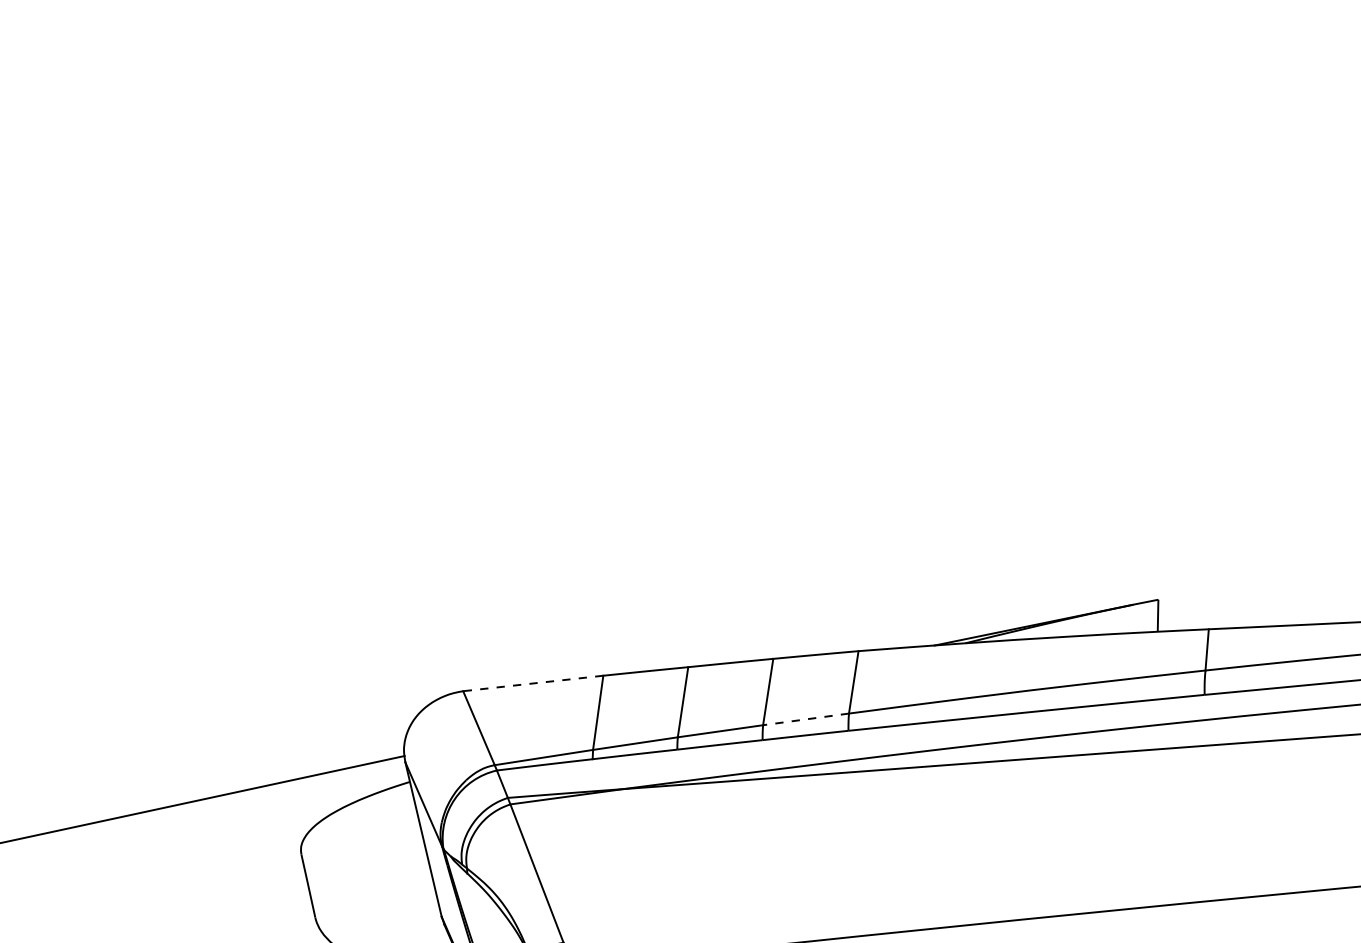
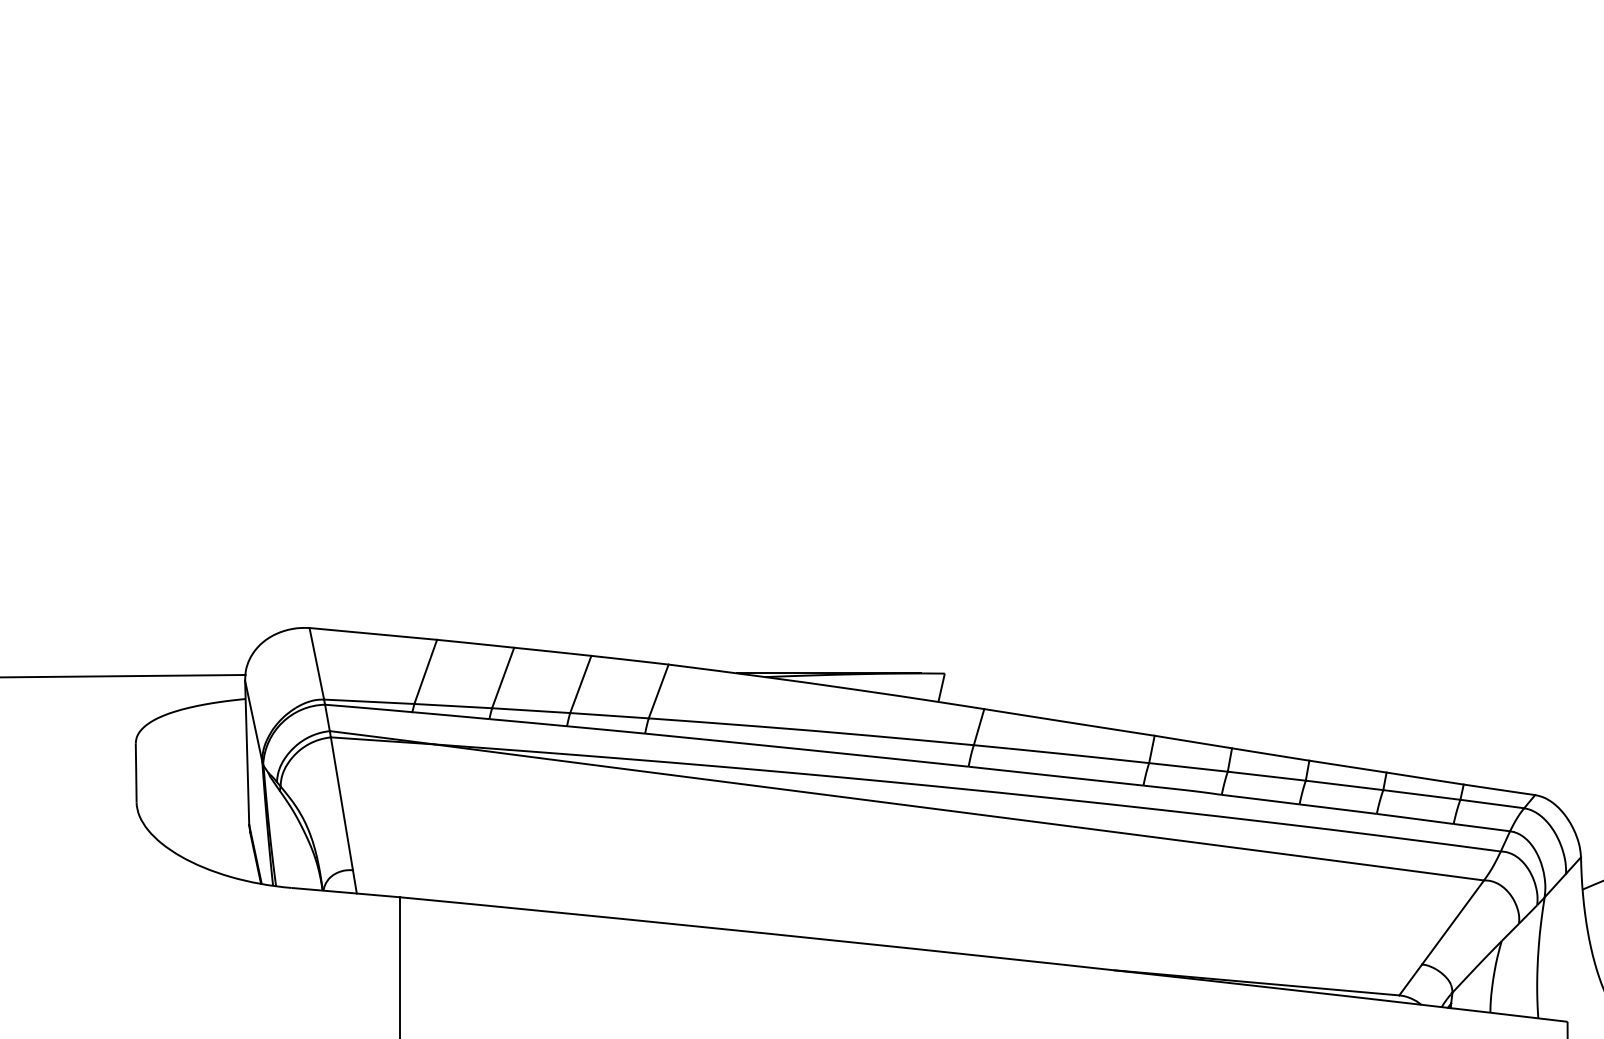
line: (532, 683) -> (372, 633), dashed -> solid
line: (804, 719) -> (608, 715), dashed -> solid

